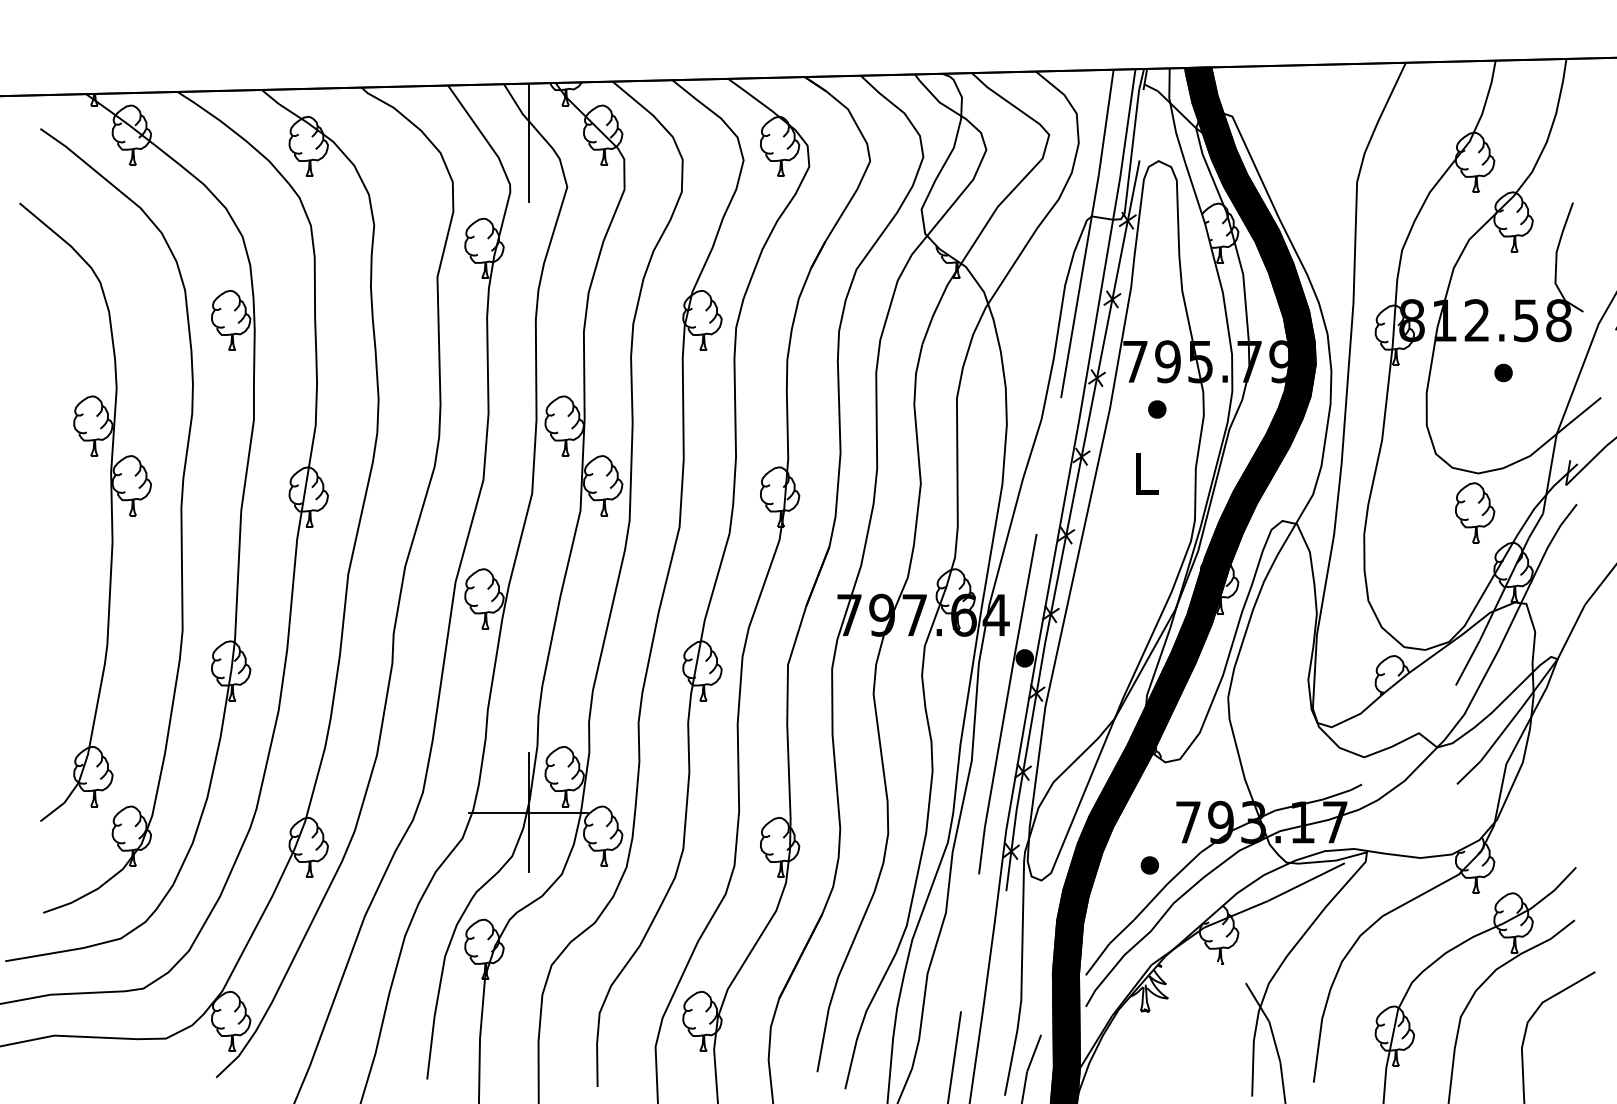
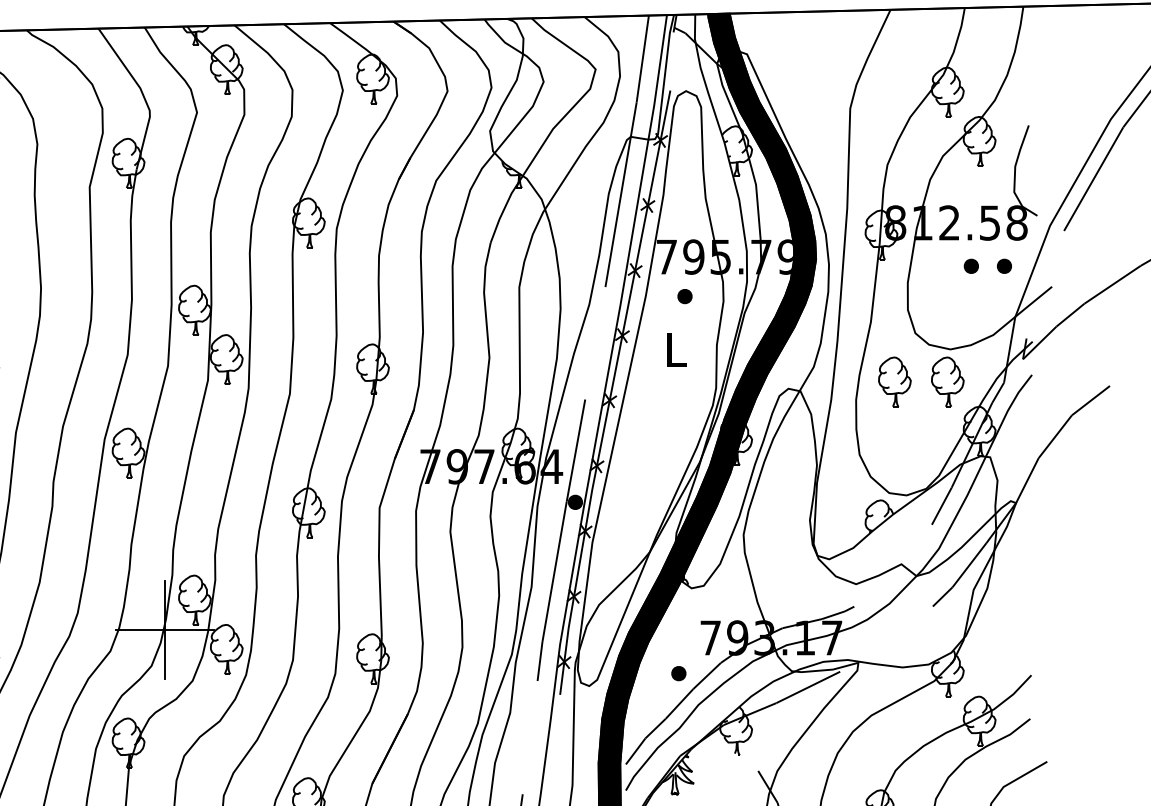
line: (528, 142) -> (164, 75), removed
part: (1543, 372) -> (1004, 265), added
part: (1411, 512) -> (895, 381), added

